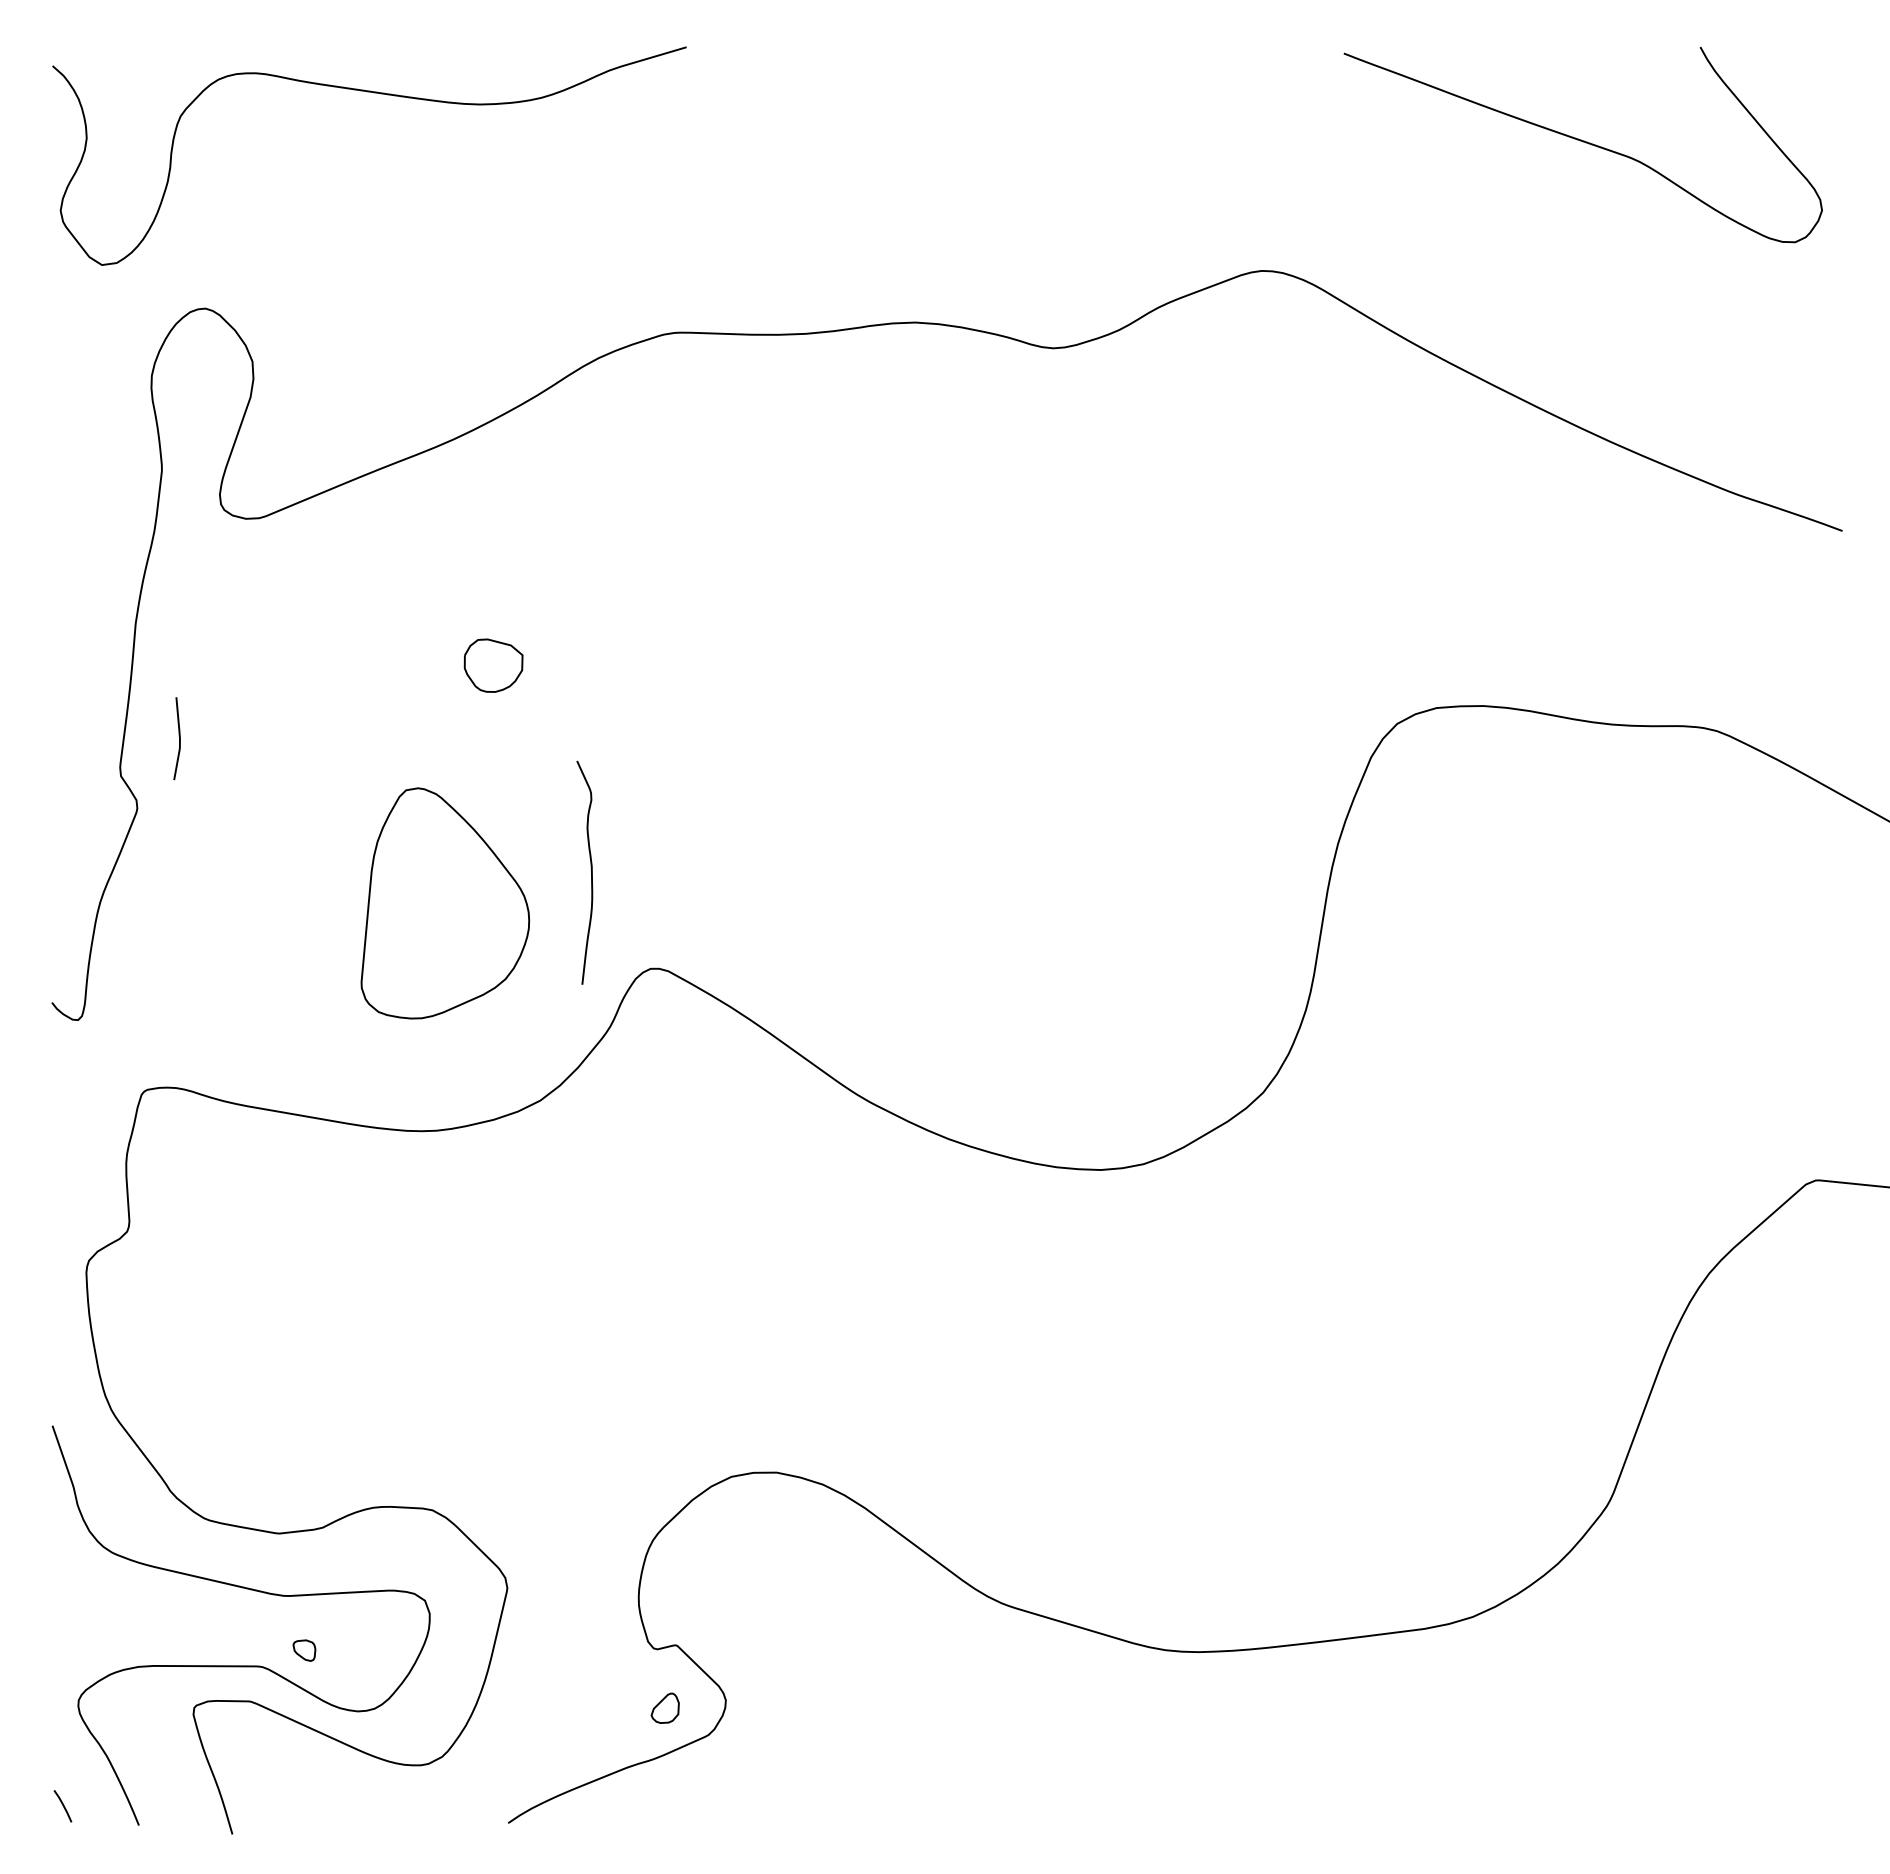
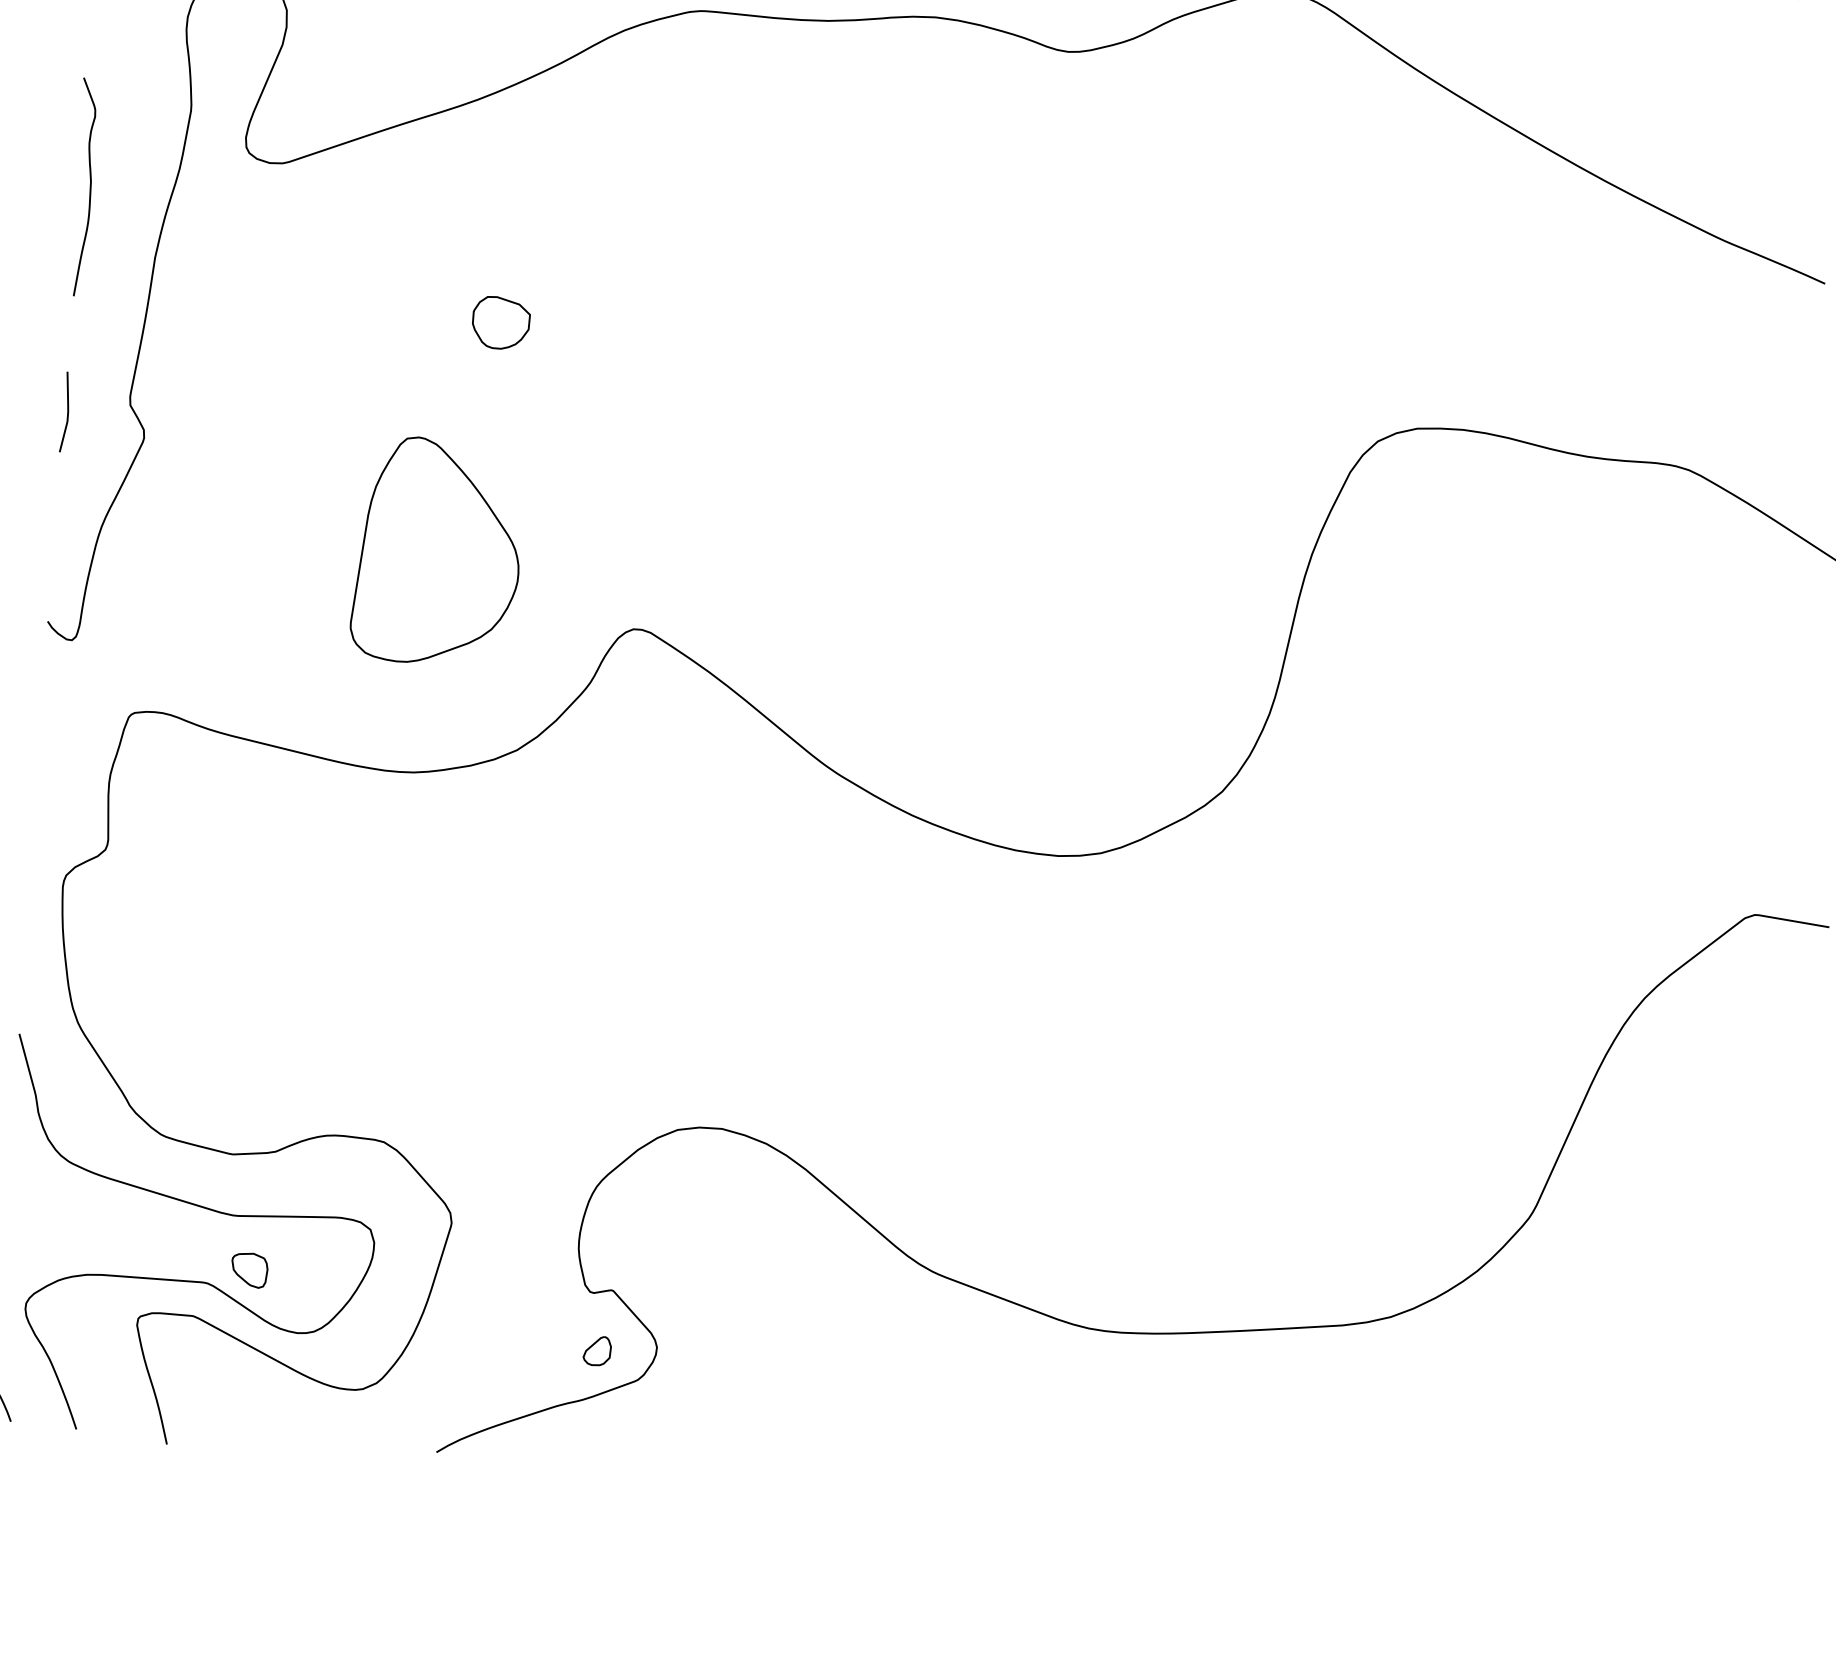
curve: (178, 736) -> (66, 410), moved
curve: (591, 872) -> (90, 187), moved
part: (304, 1650) -> (249, 1270), size x1.67

